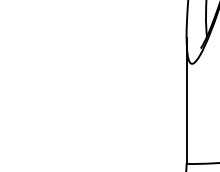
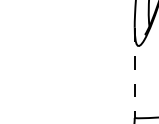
line: (186, 101) -> (134, 73), solid -> dashed

